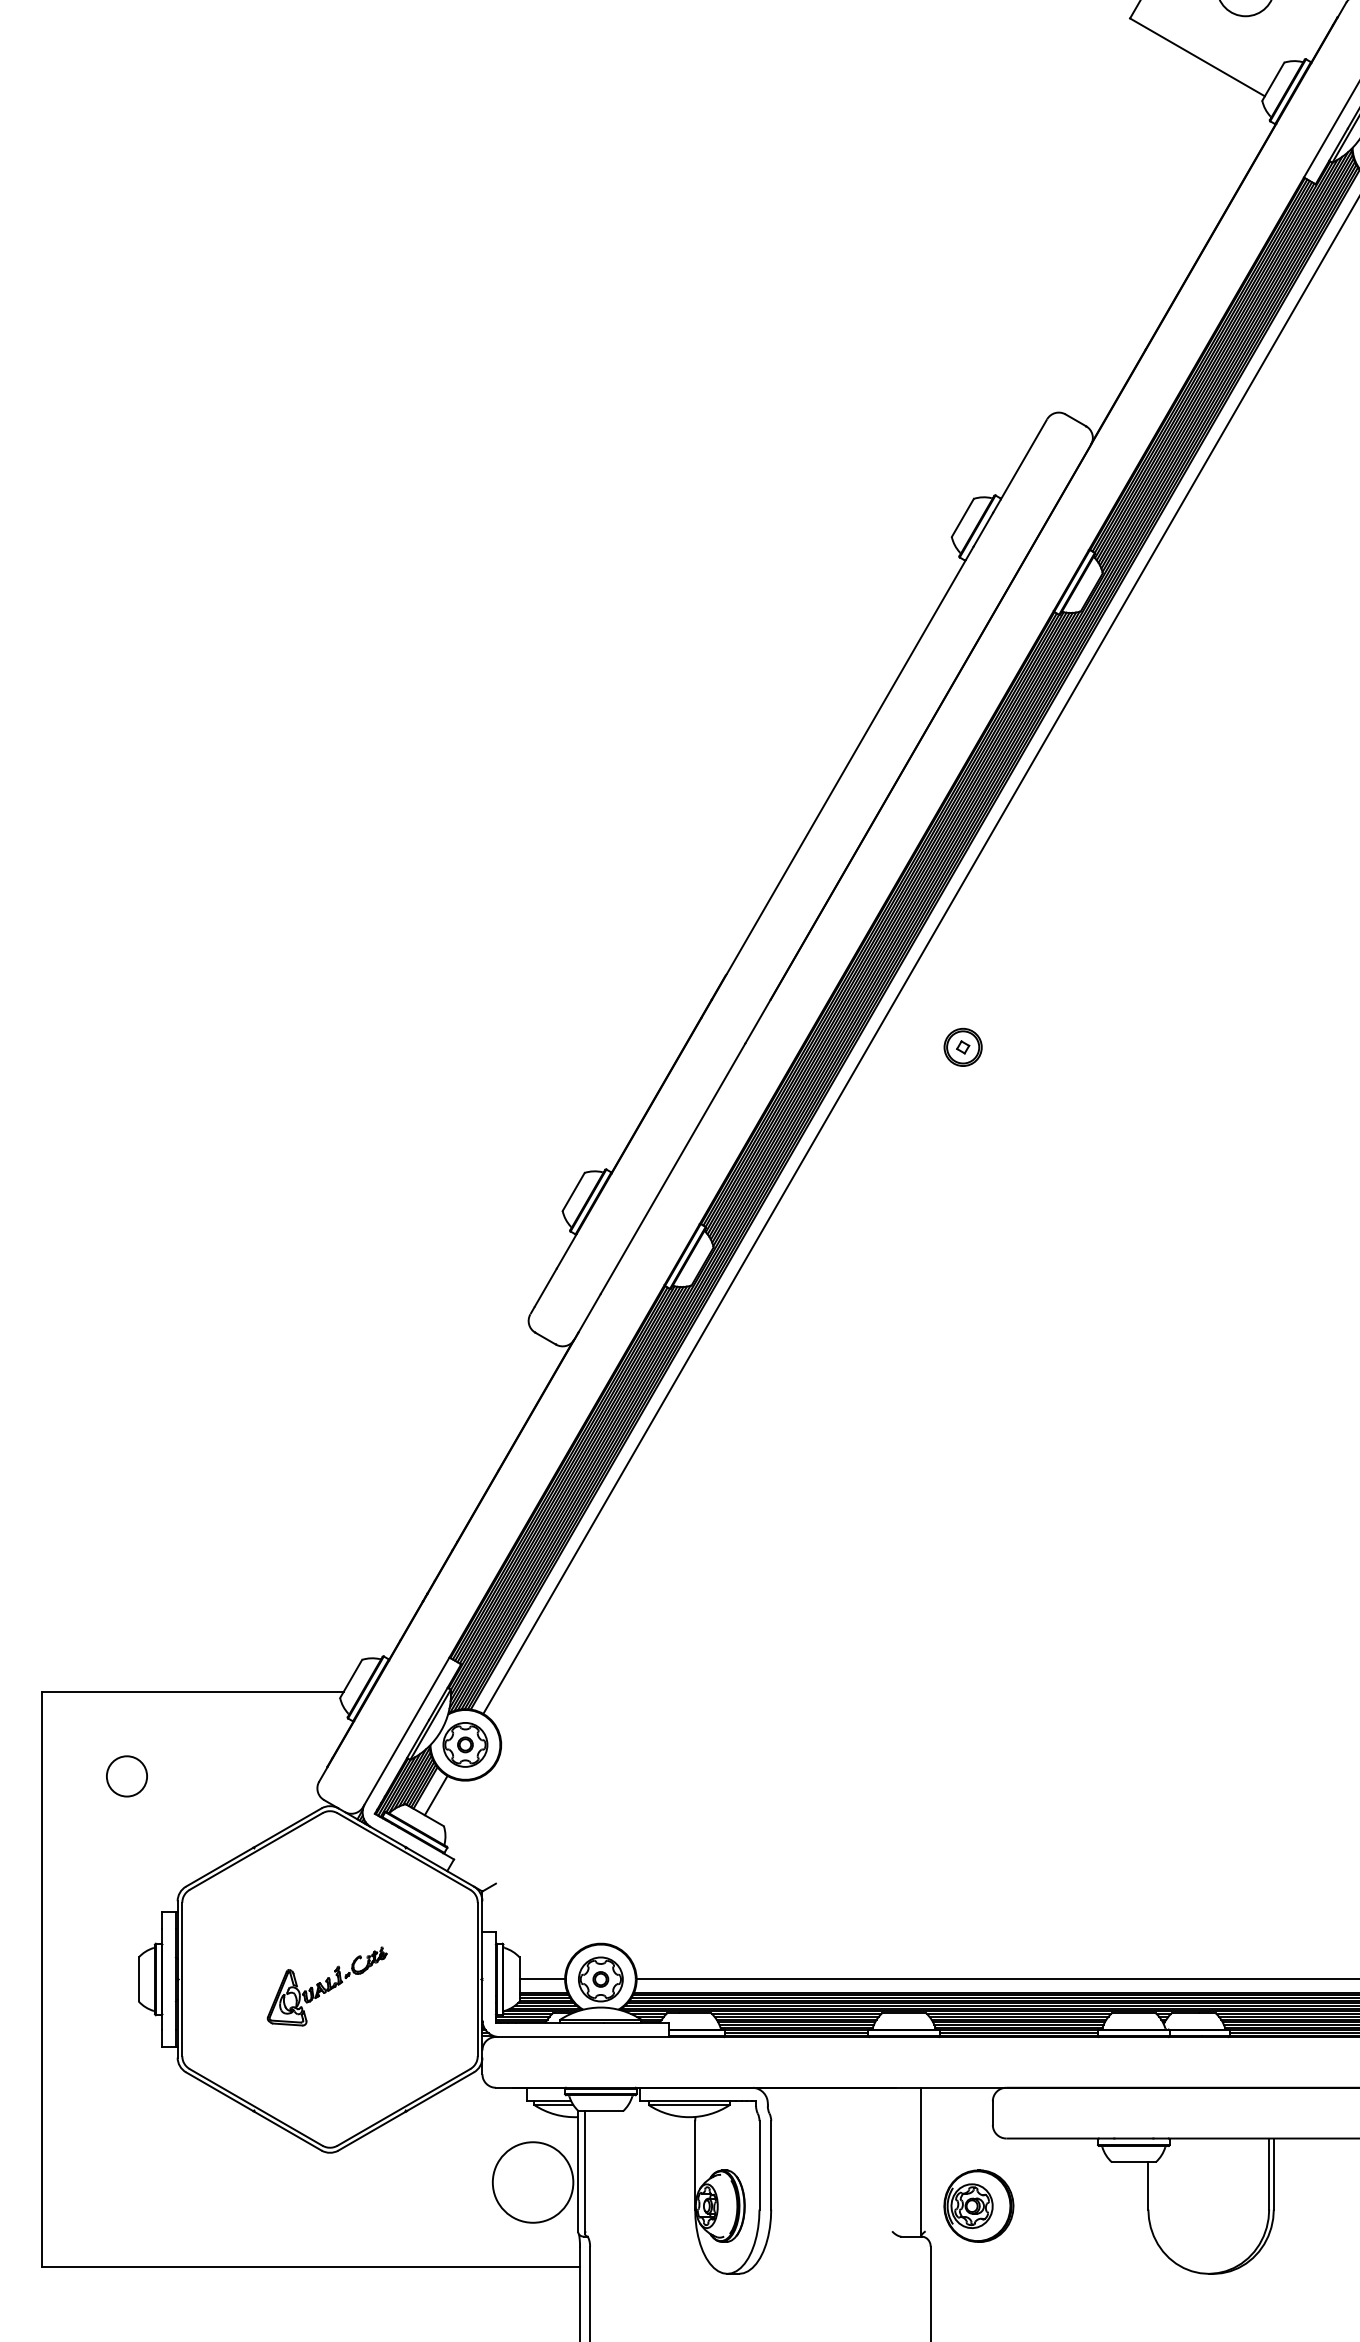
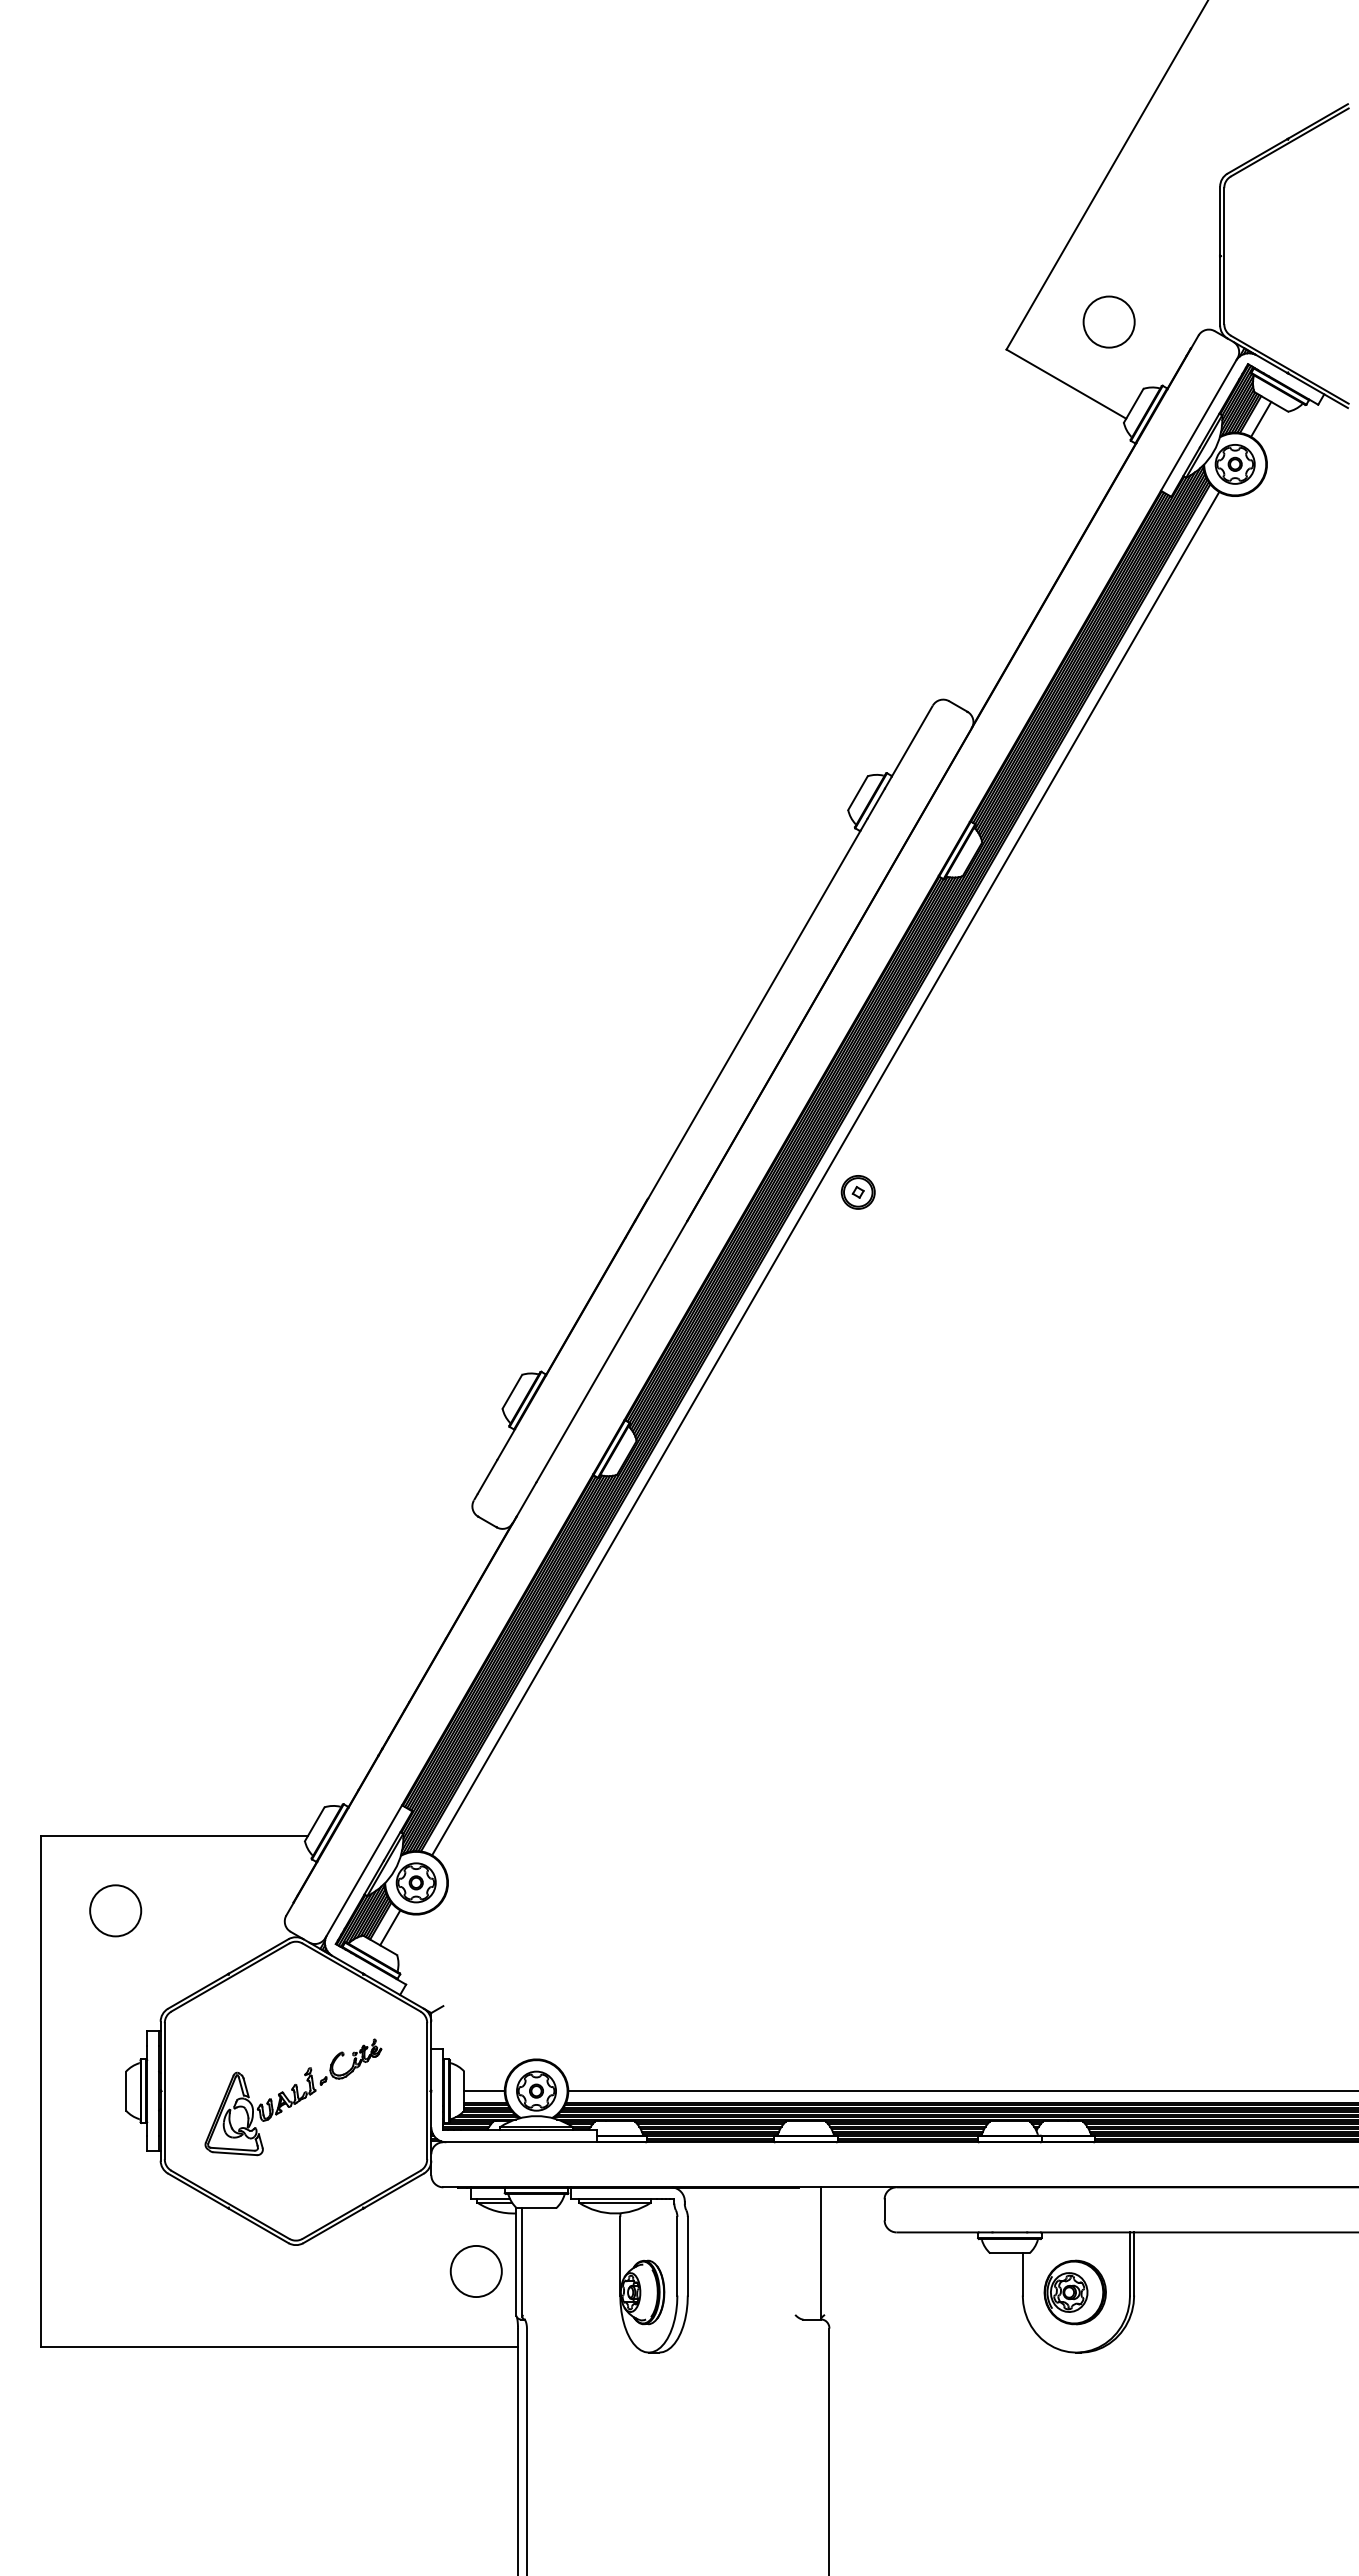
part: (962, 1047) -> (857, 1192), moved
circle: (126, 1776) -> (115, 1910), size x1.43
part: (327, 1986) -> (293, 2097), size x1.67
circle: (532, 2182) -> (475, 2271), size x0.71
part: (978, 2206) -> (1074, 2292), moved

